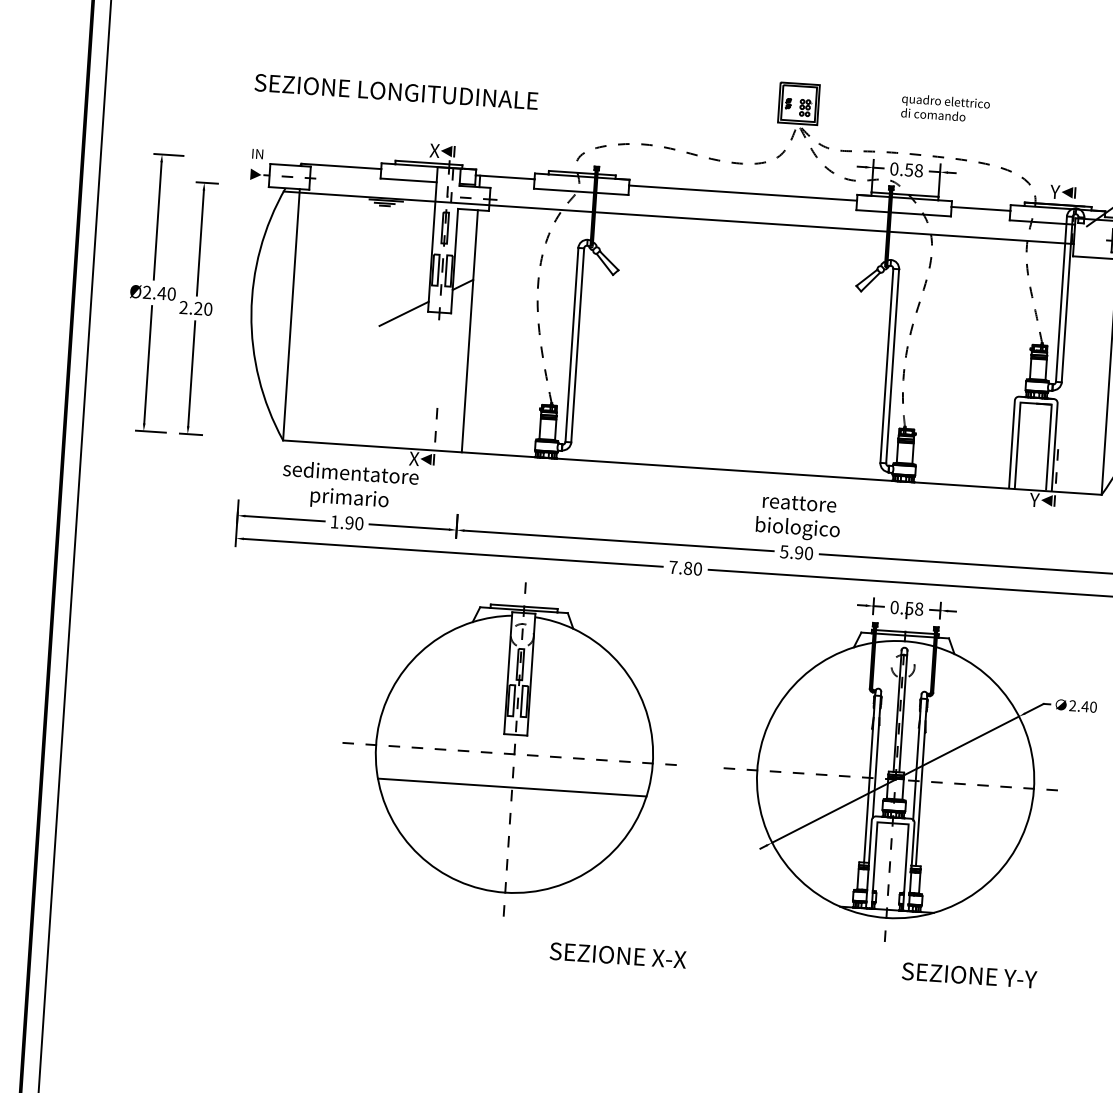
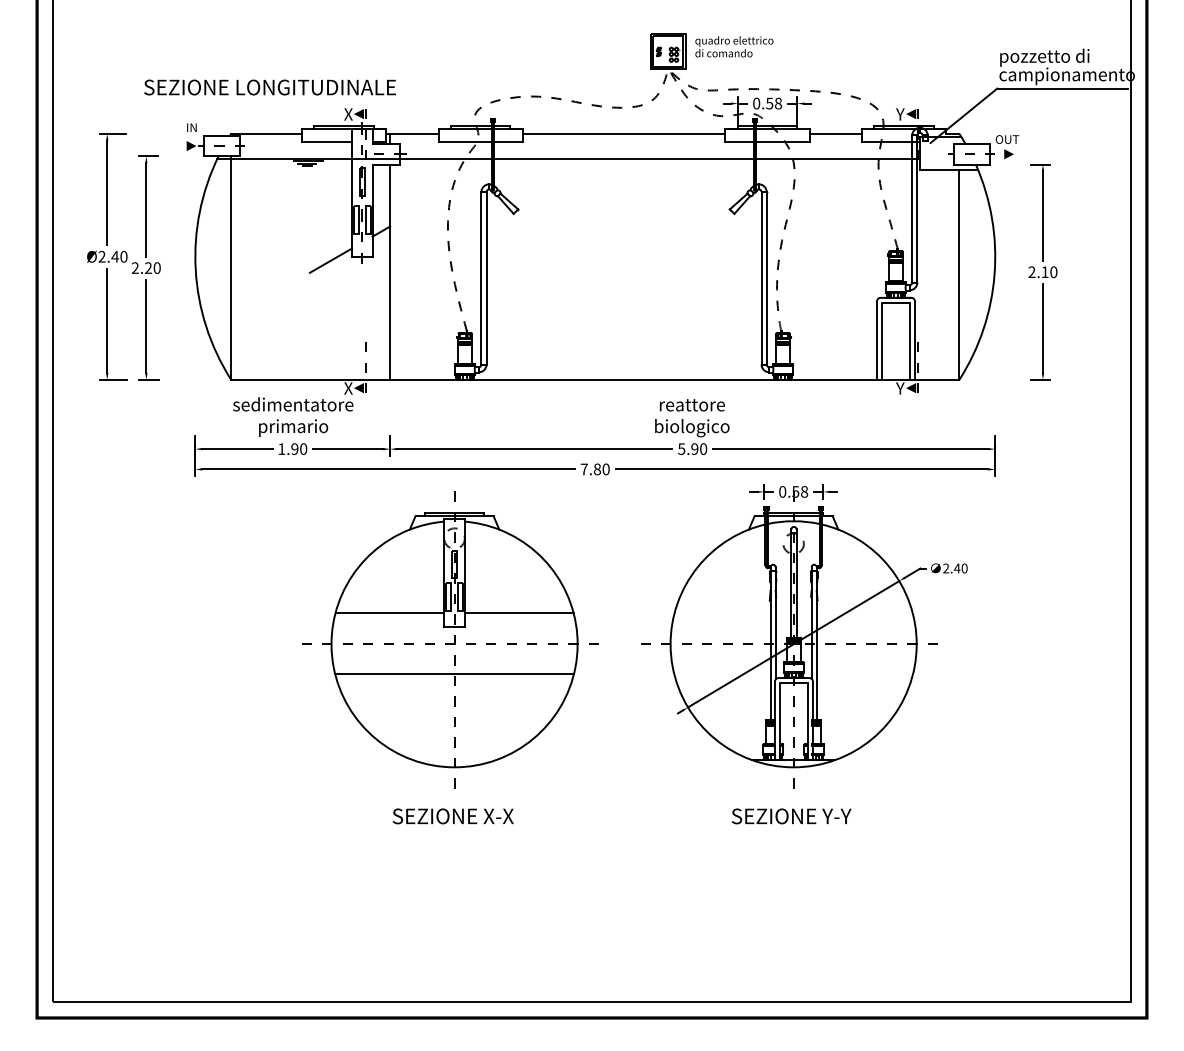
text: (395, 91) -> (269, 87), moved
text: (945, 108) -> (734, 46), moved
line: (443, 714) -> (389, 613), added
line: (588, 724) -> (518, 613), added
text: (617, 955) -> (452, 816), moved
text: (969, 975) -> (791, 816), moved

